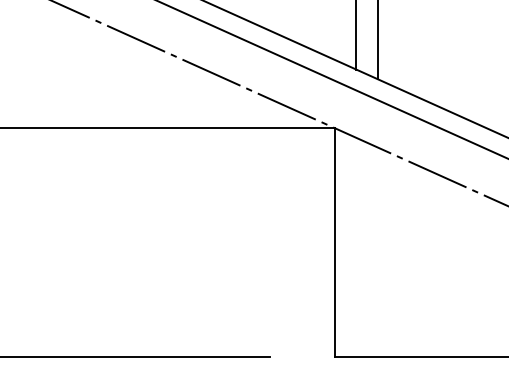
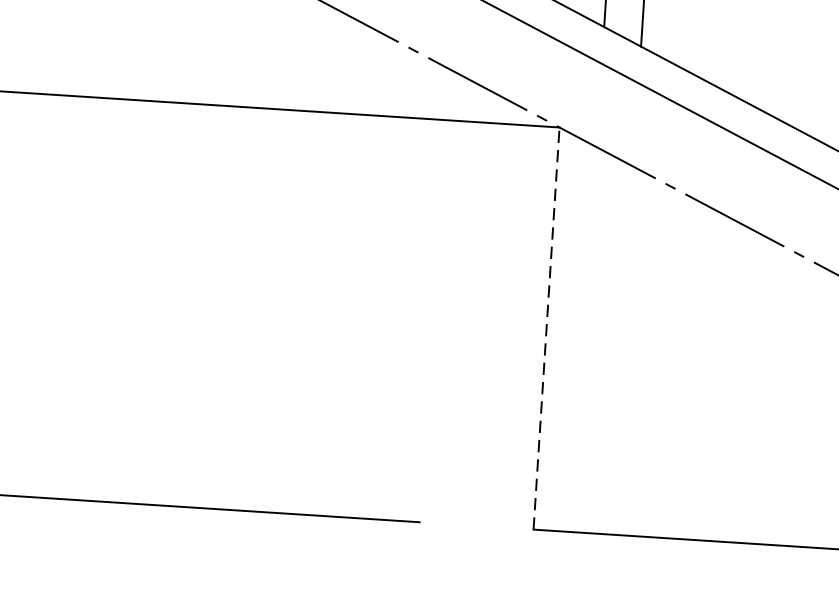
line: (334, 242) -> (546, 328), solid -> dashed

